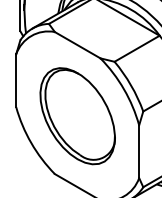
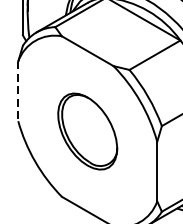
line: (16, 81) -> (18, 92), solid -> dashed
part: (77, 116) -> (87, 131), size x0.7

